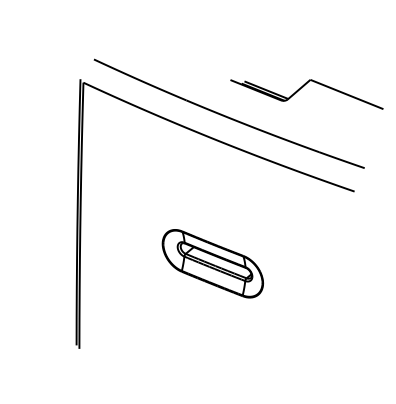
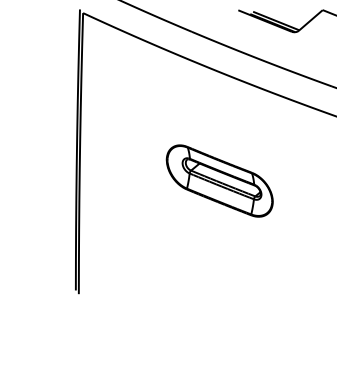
part: (212, 263) -> (219, 180), moved

